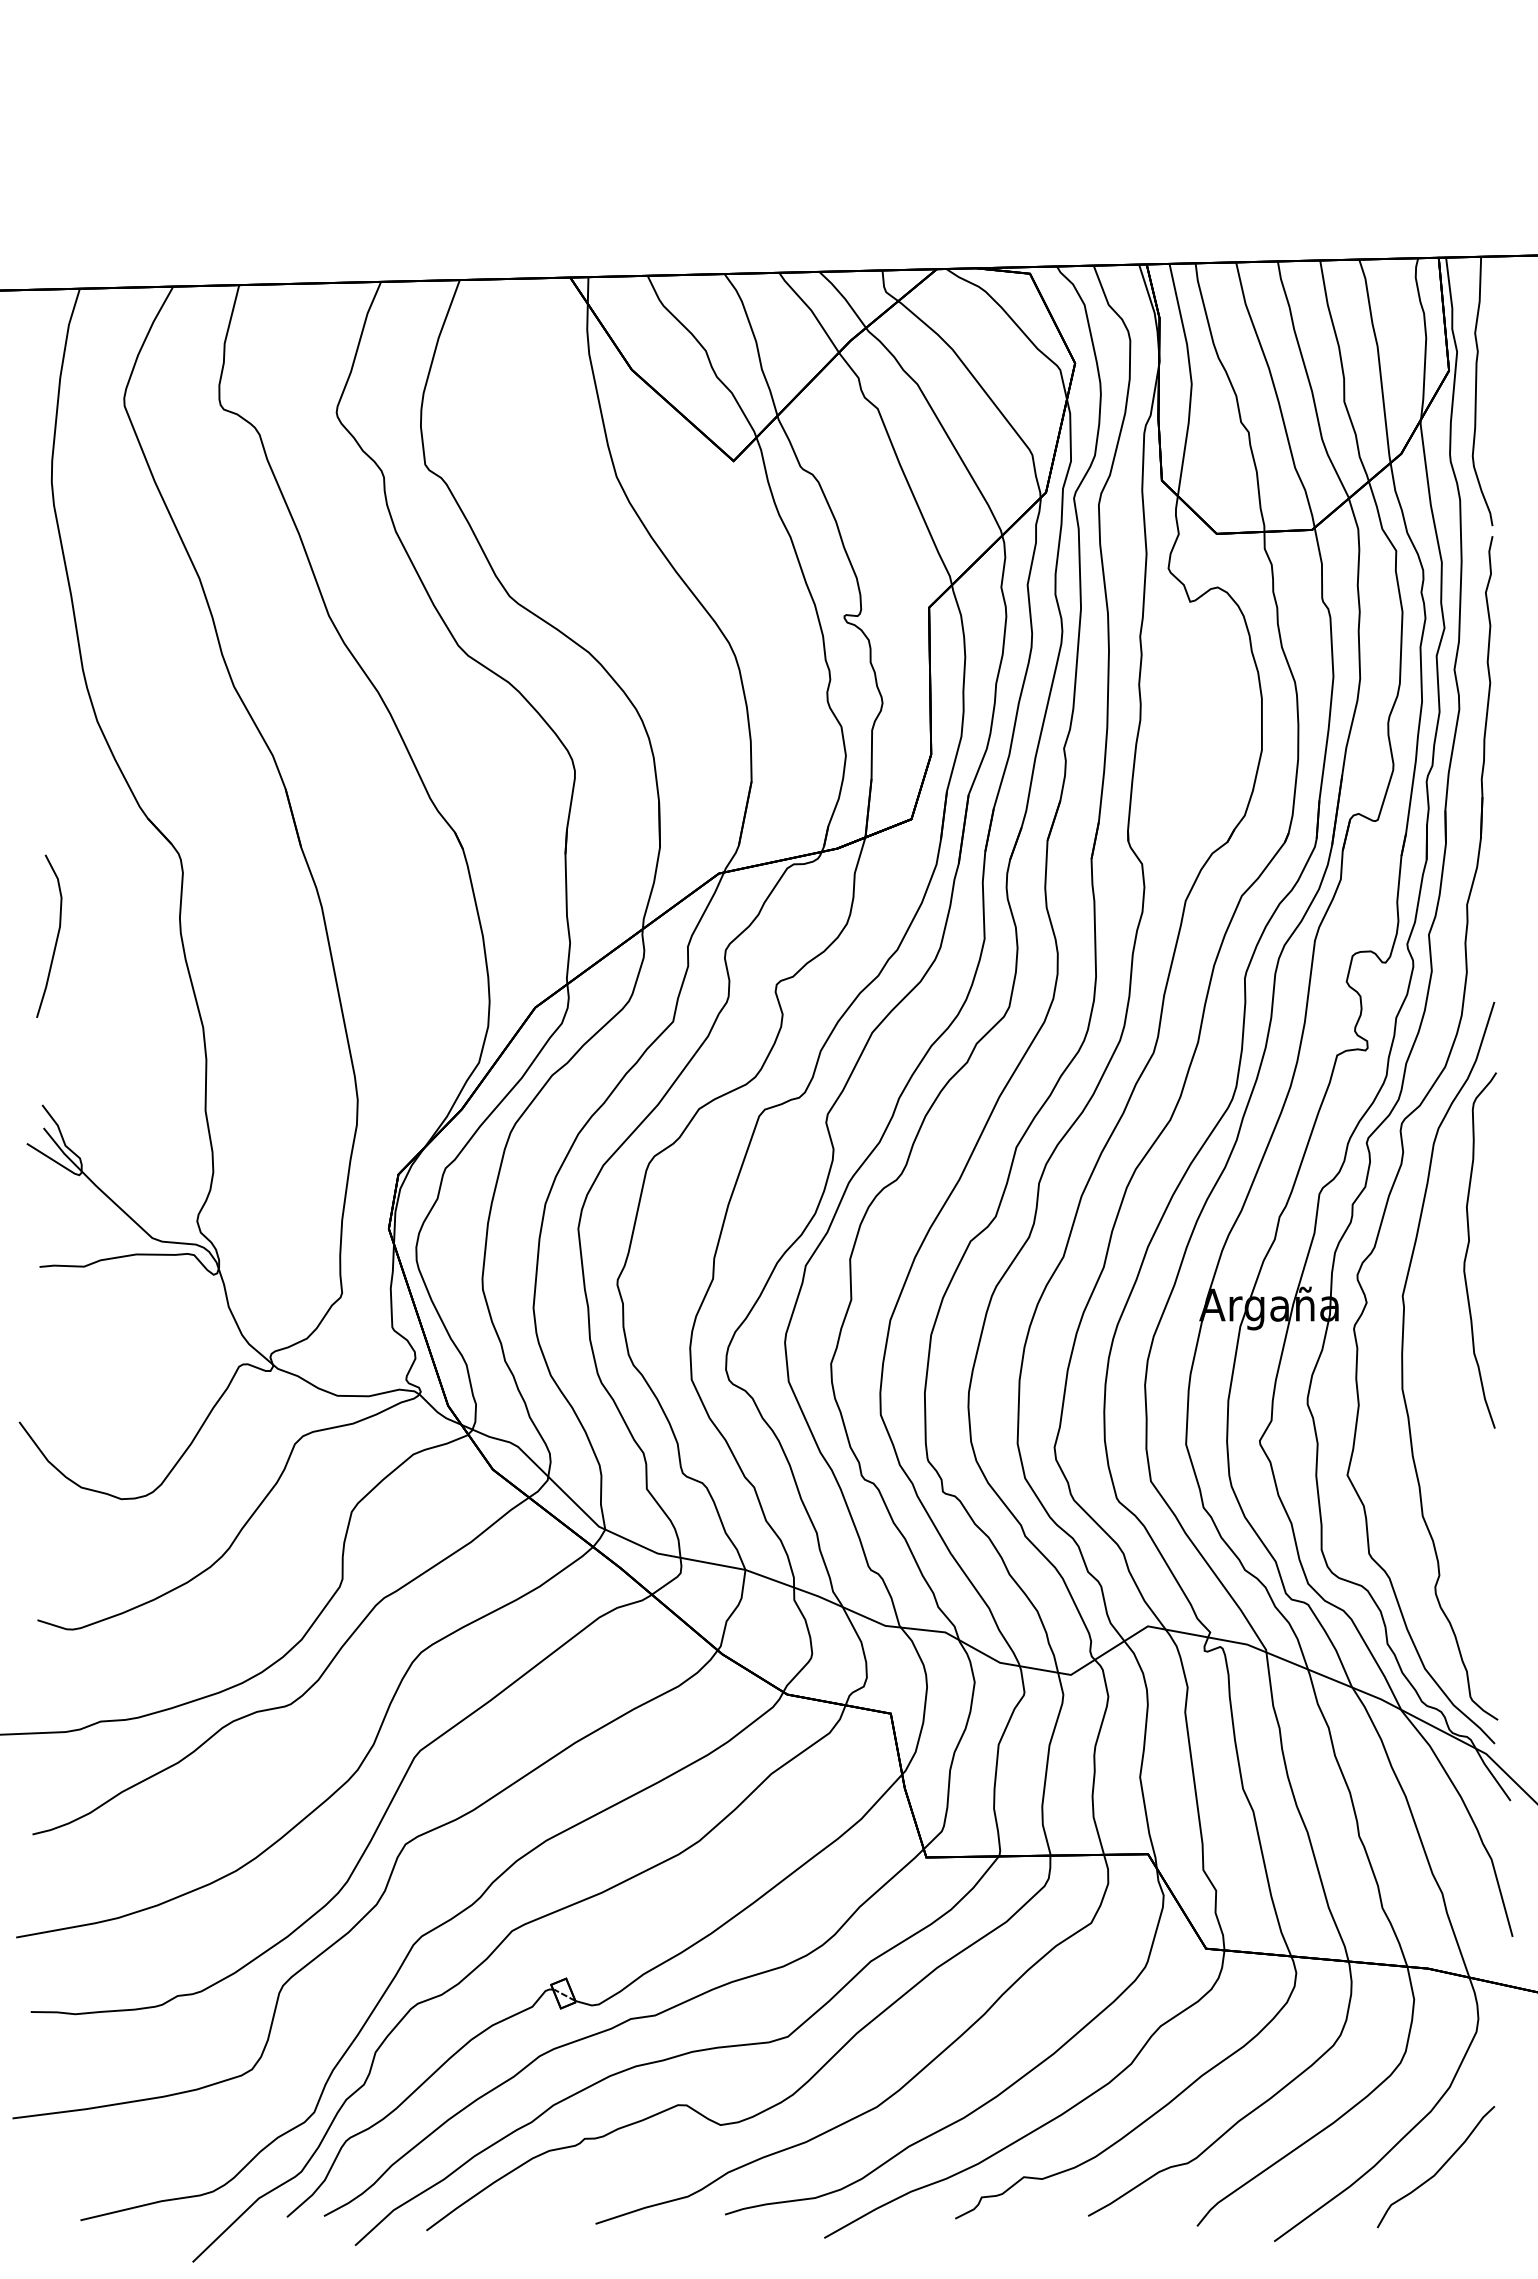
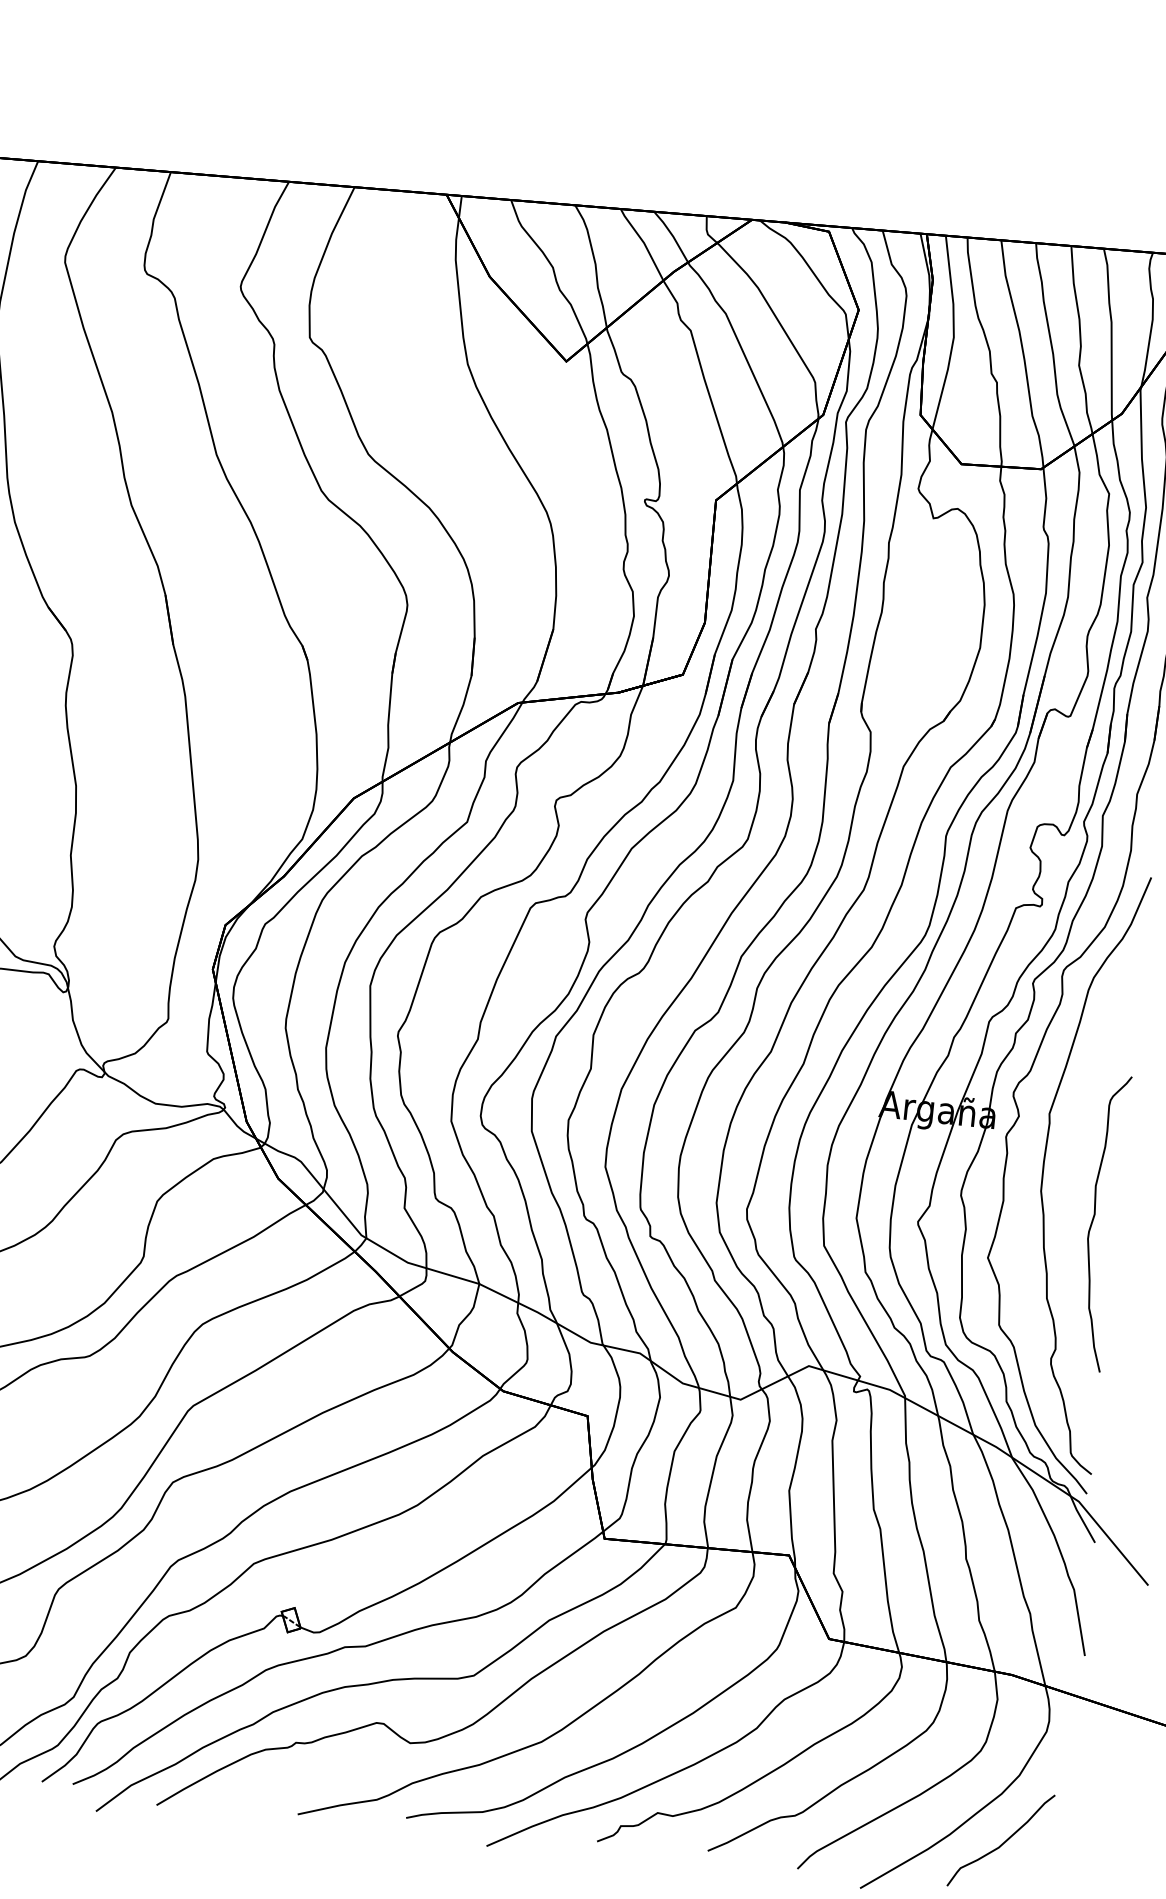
curve: (1468, 1249) -> (1093, 1221), moved

